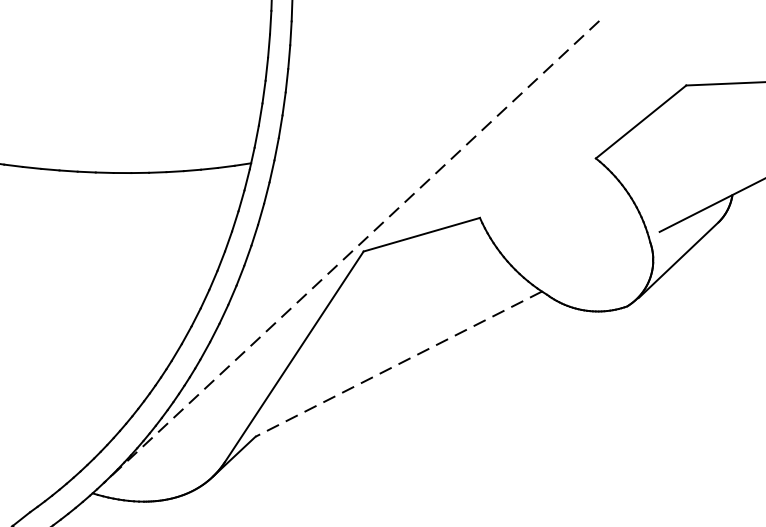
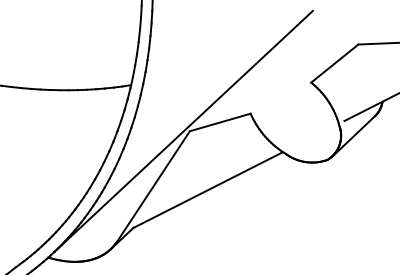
line: (351, 252) -> (183, 131), dashed -> solid
line: (399, 364) -> (208, 190), dashed -> solid

